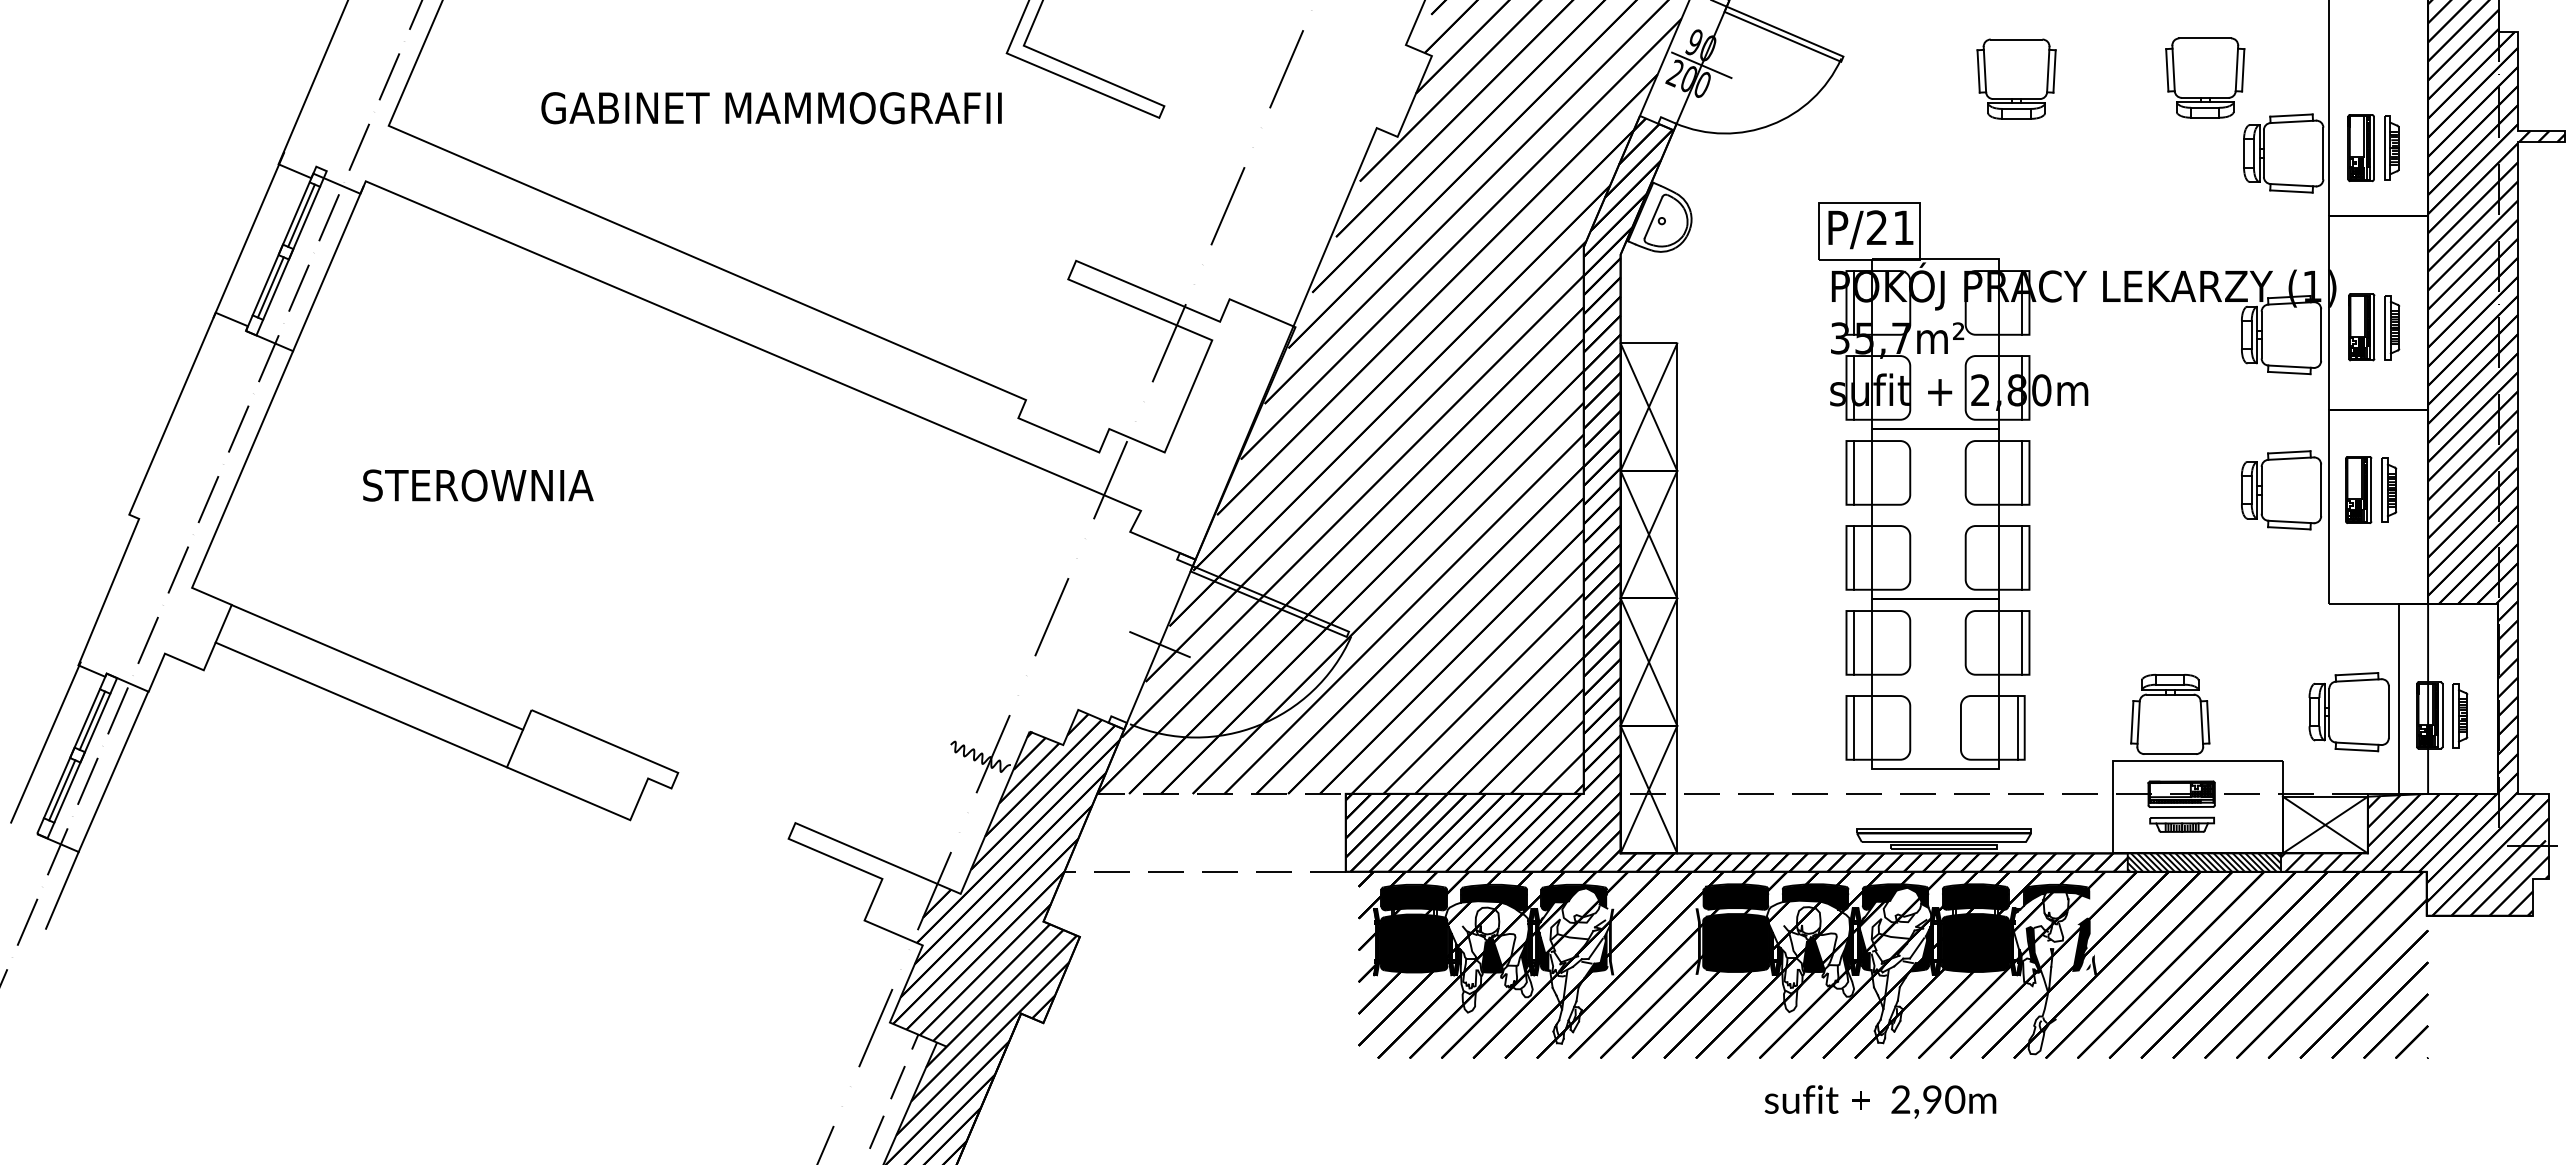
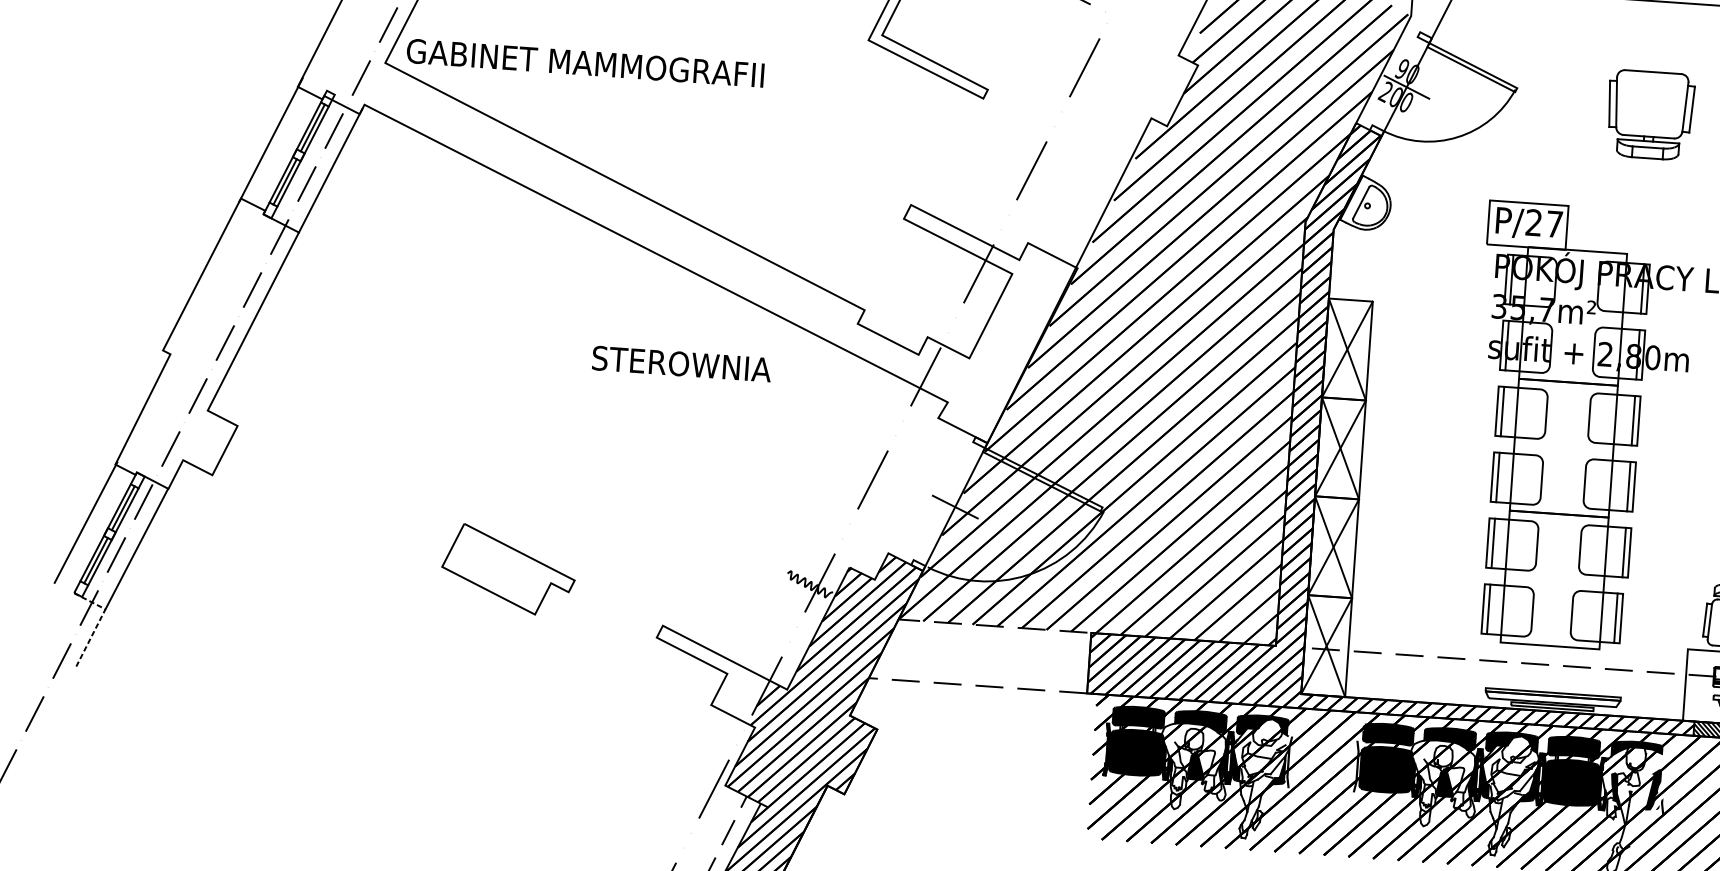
part: (2016, 78) -> (1650, 114), size x1.4
text: (771, 108) -> (585, 63), moved
text: (1903, 227) -> (1554, 223), P/21 -> P/27
text: (478, 485) -> (682, 364), moved
line: (377, 667) -> (347, 482), removed
line: (360, 704) -> (332, 510), removed
line: (71, 869) -> (98, 622), solid -> dashed

